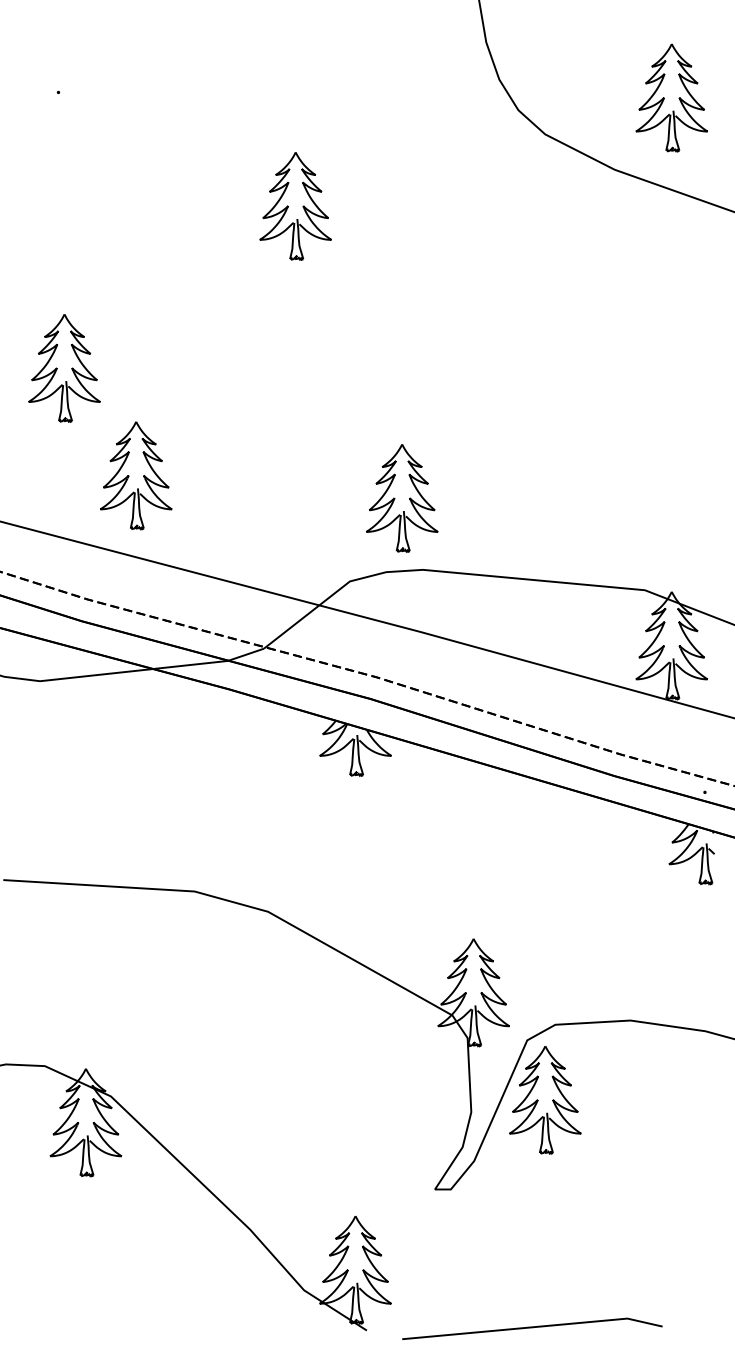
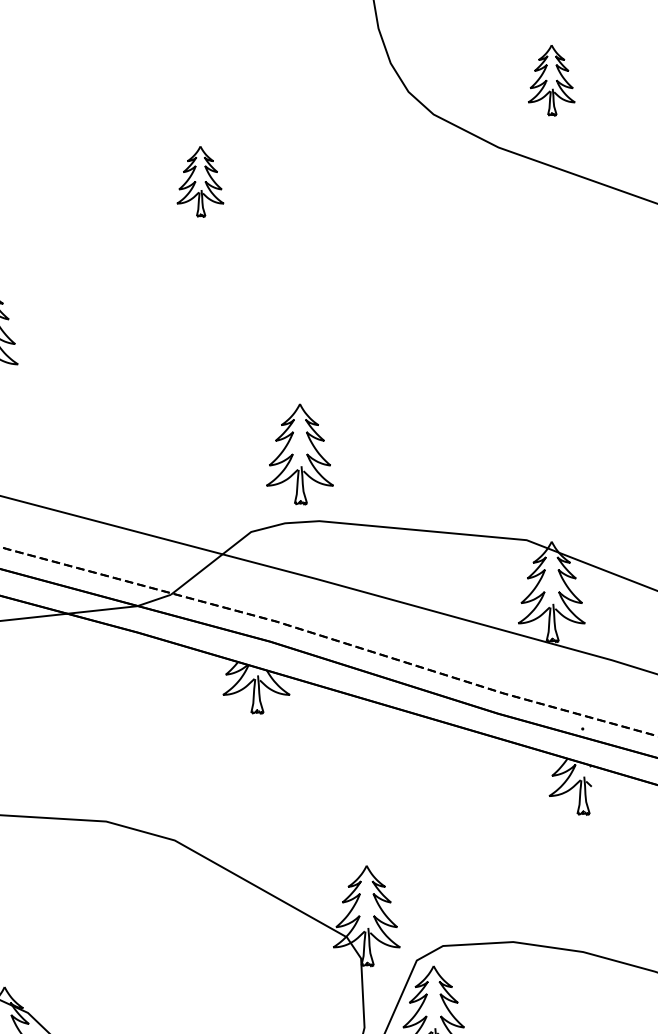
part: (671, 97) -> (551, 80), size x0.7
part: (295, 206) -> (200, 181), size x0.7
part: (136, 475) -> (51, 433), removed

